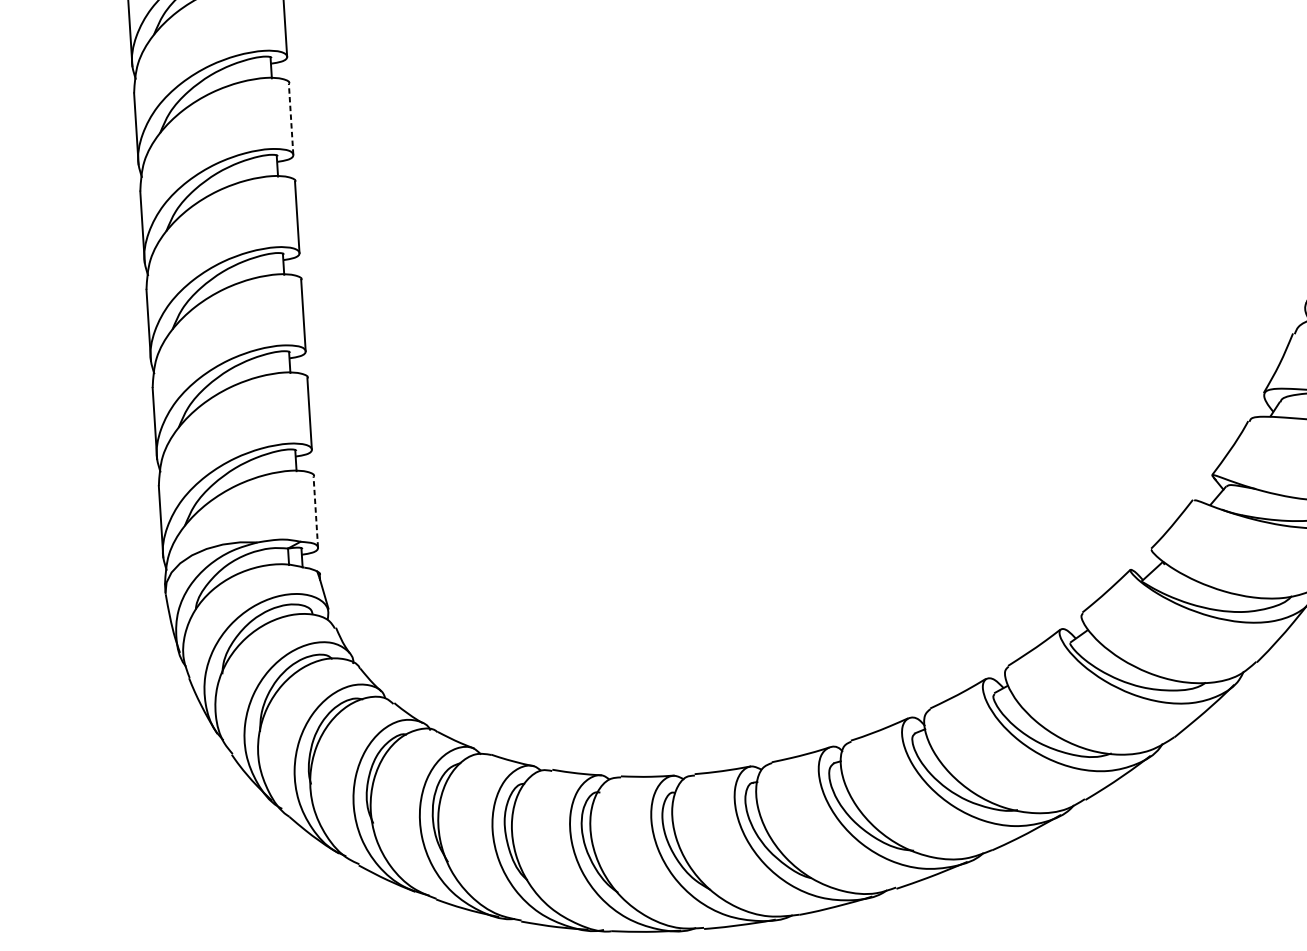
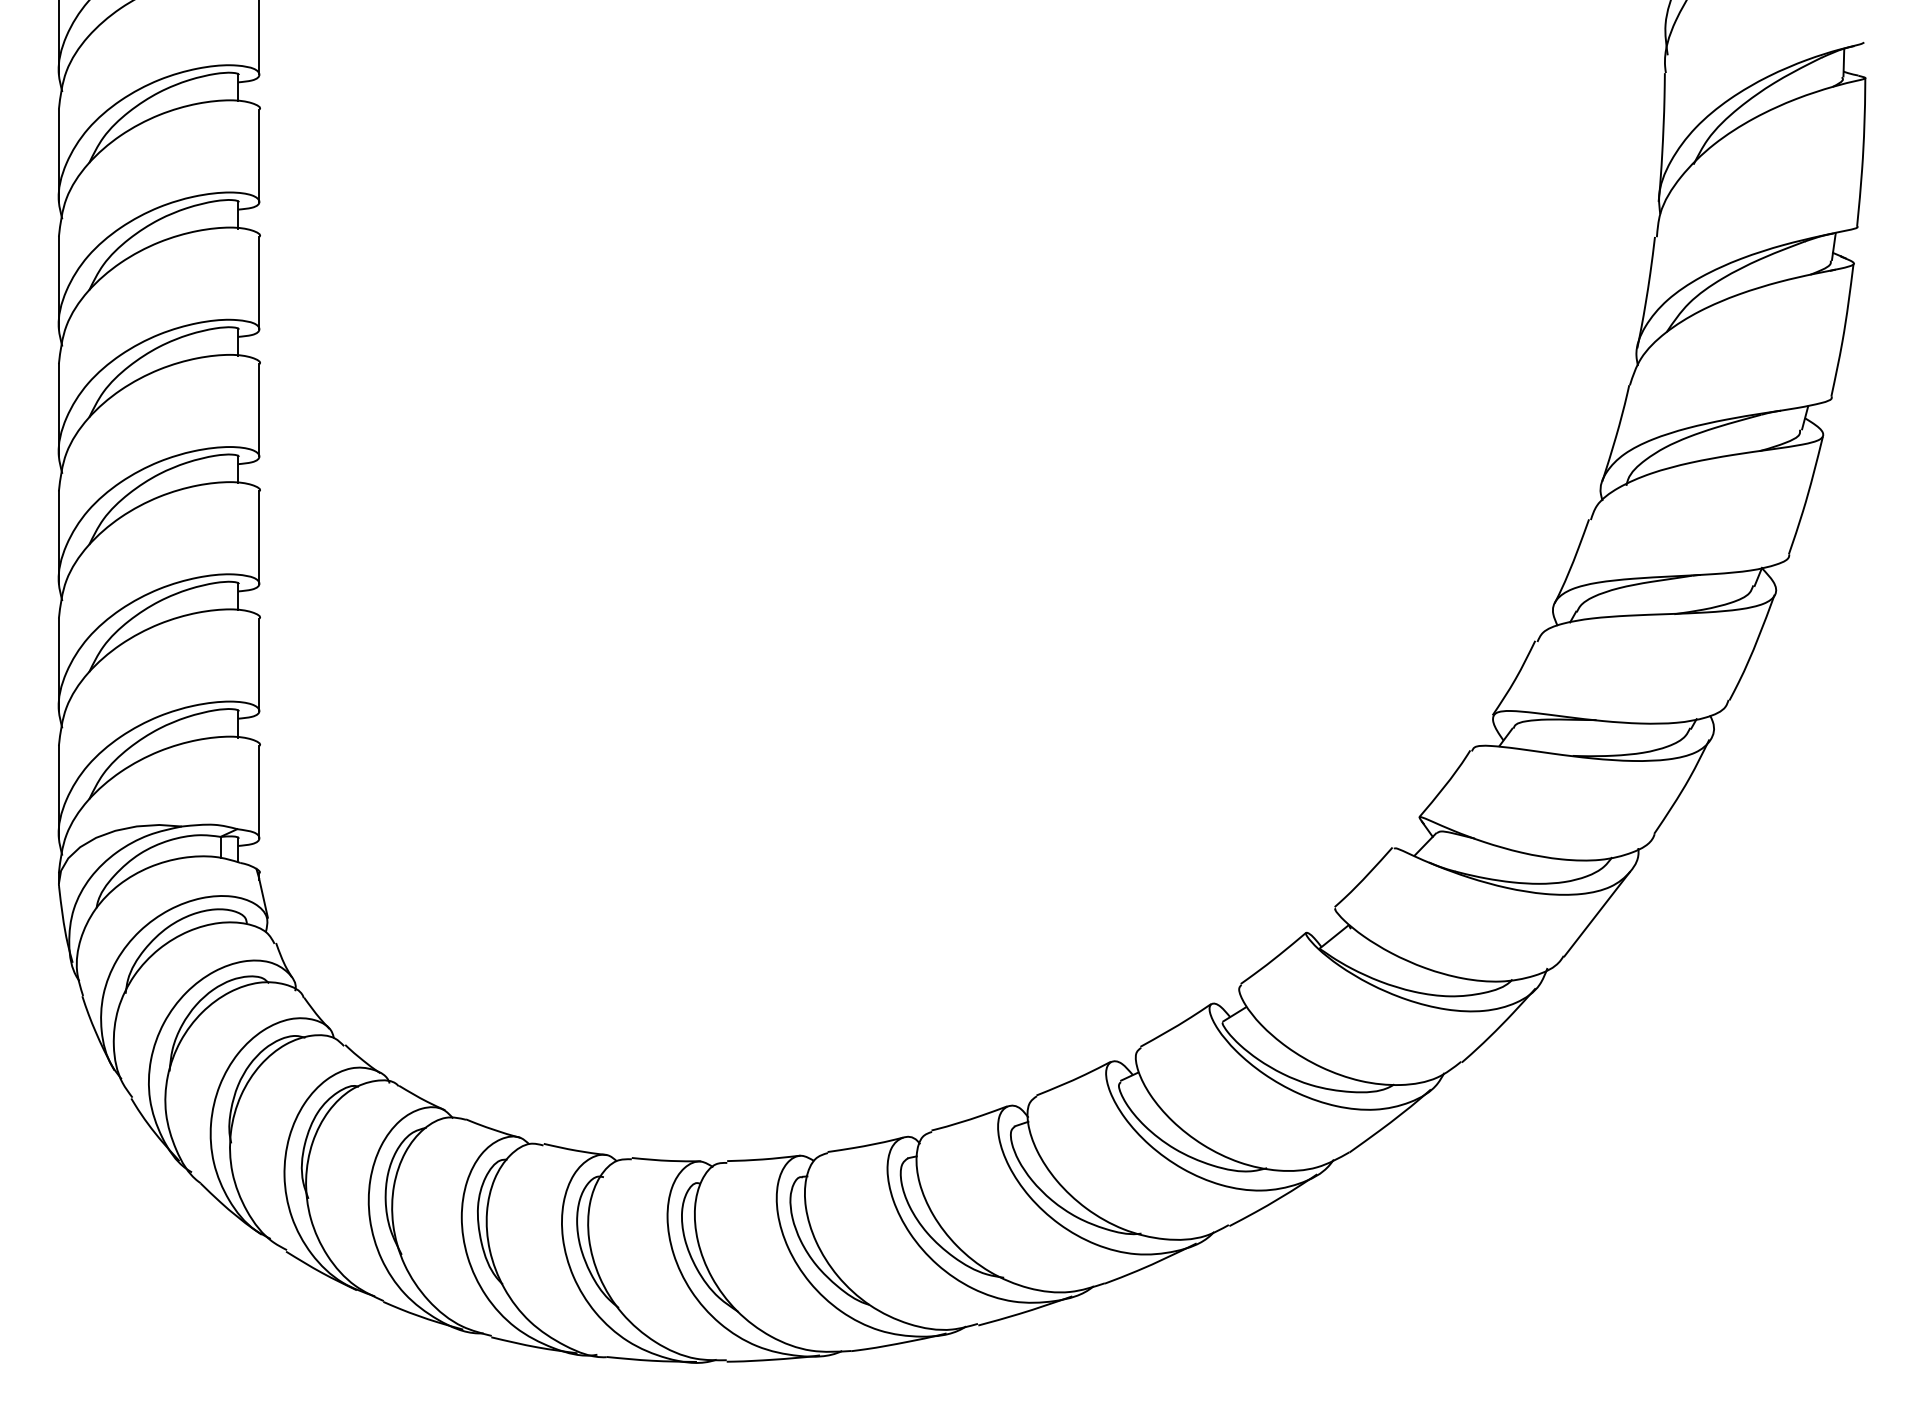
line: (291, 118) -> (259, 282), dashed -> solid
line: (315, 511) -> (259, 791), dashed -> solid

